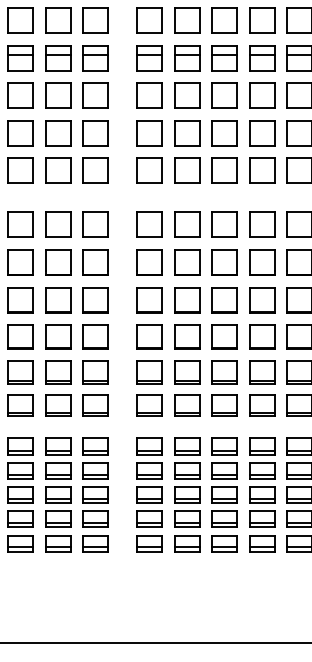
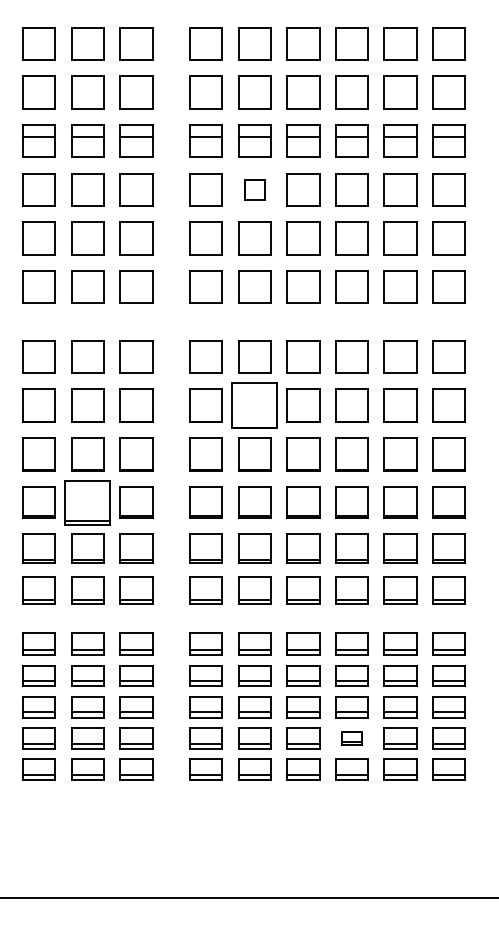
part: (187, 95) -> (254, 189), size x0.6
part: (187, 262) -> (254, 405), size x1.4
part: (58, 337) -> (87, 502), size x1.4
part: (261, 519) -> (351, 738), size x0.6

